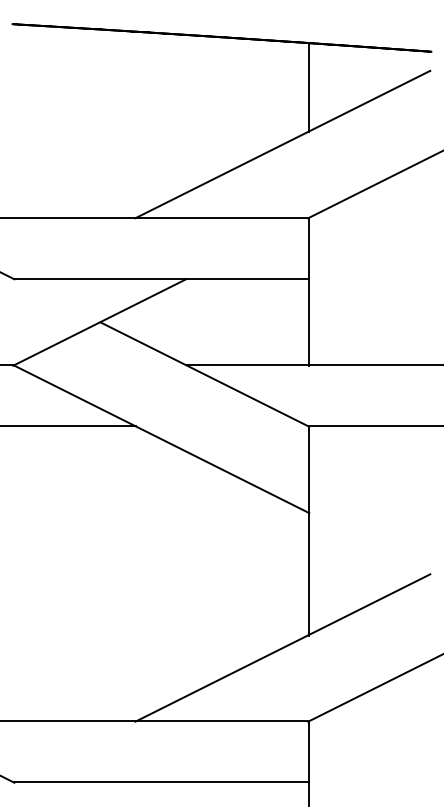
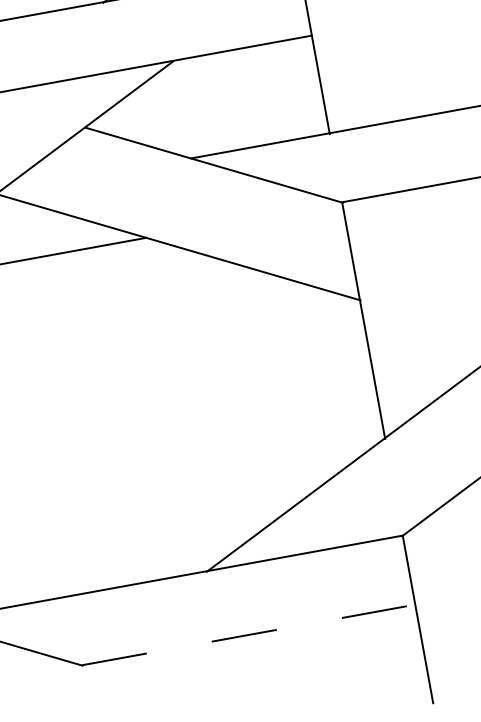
line: (161, 782) -> (248, 635), solid -> dashed

